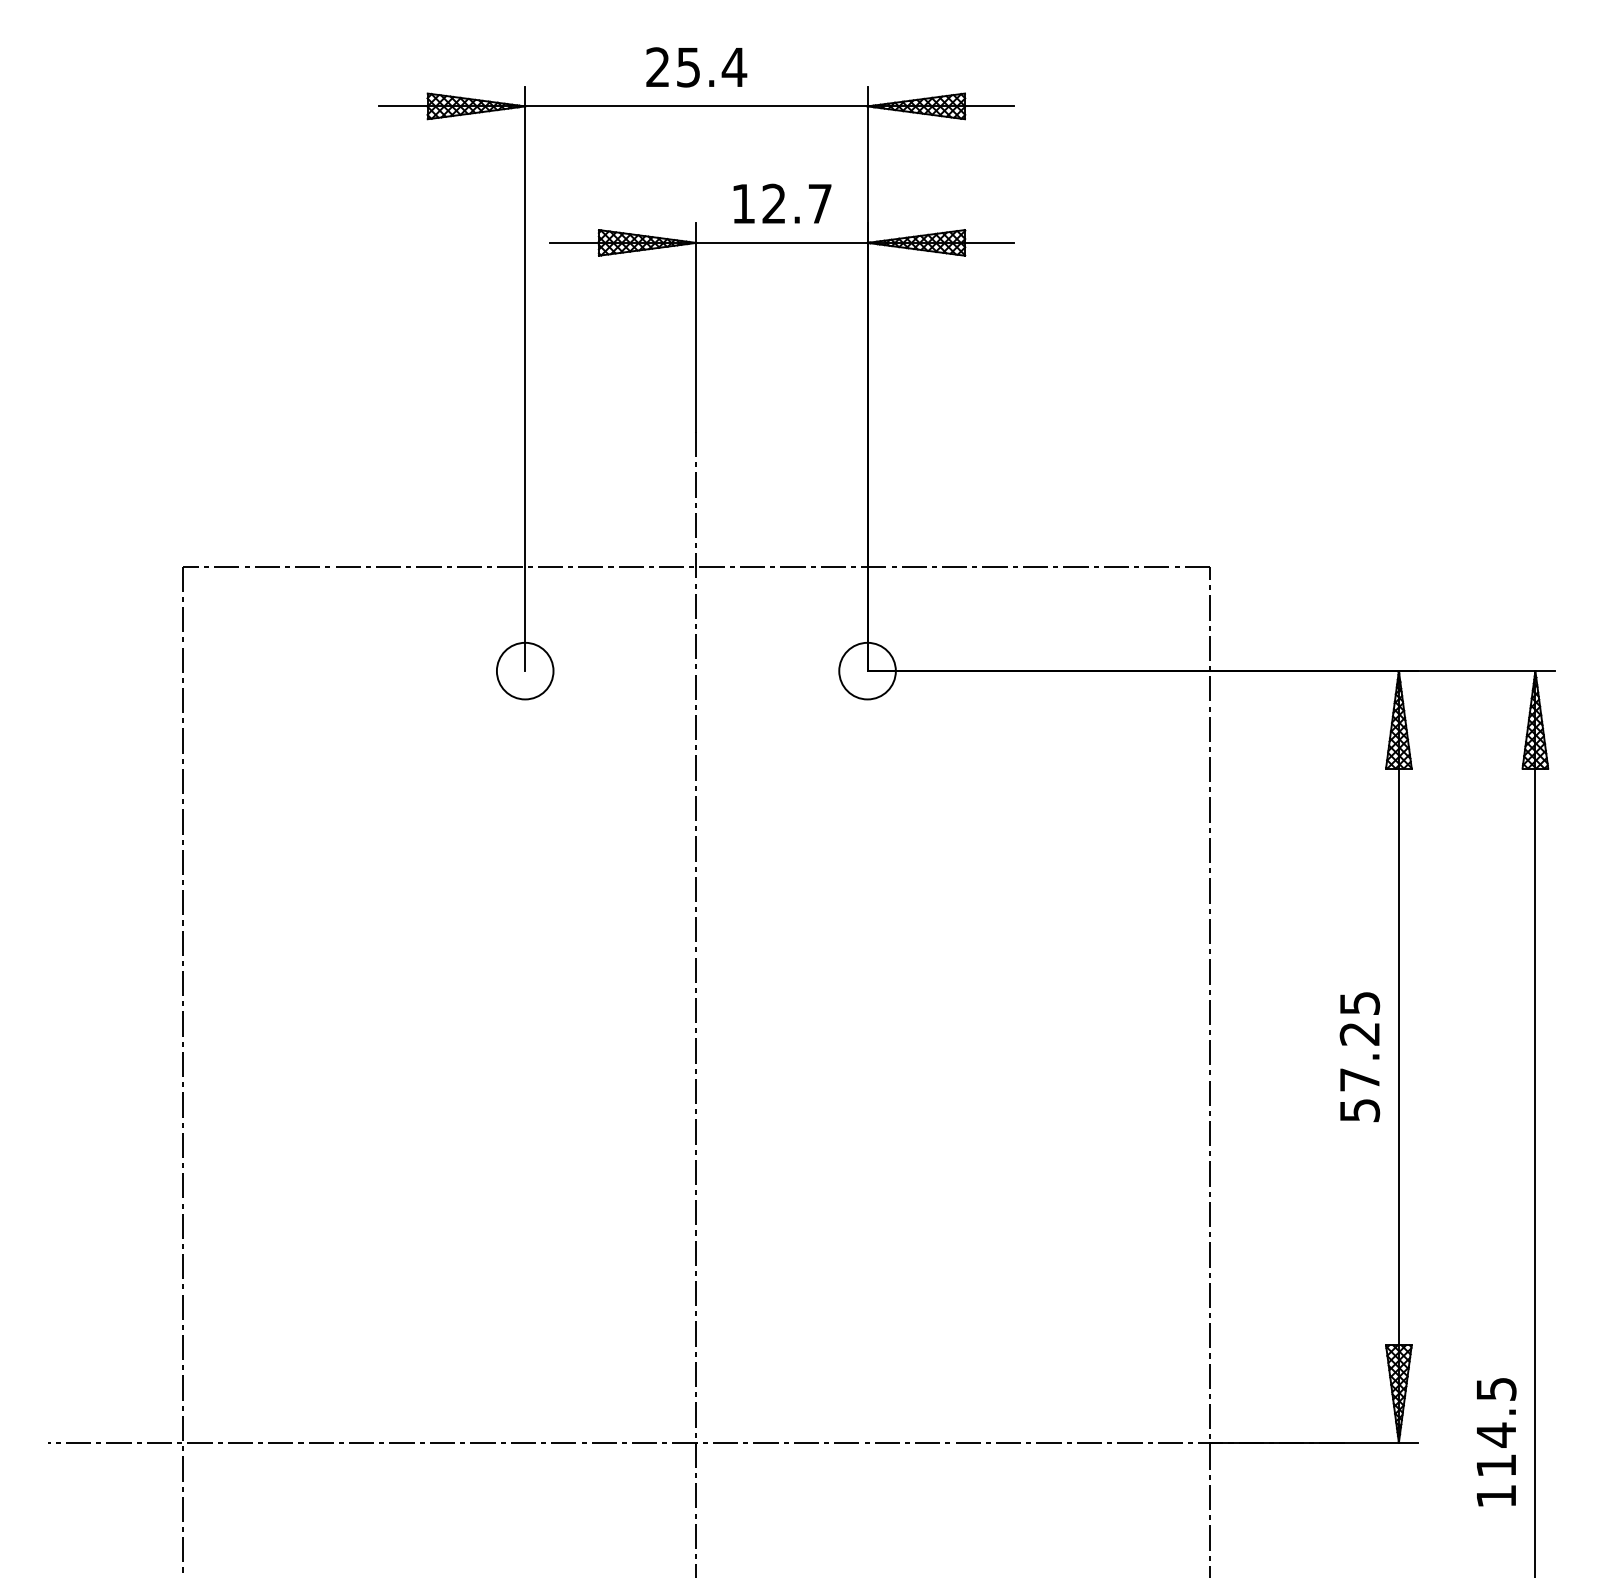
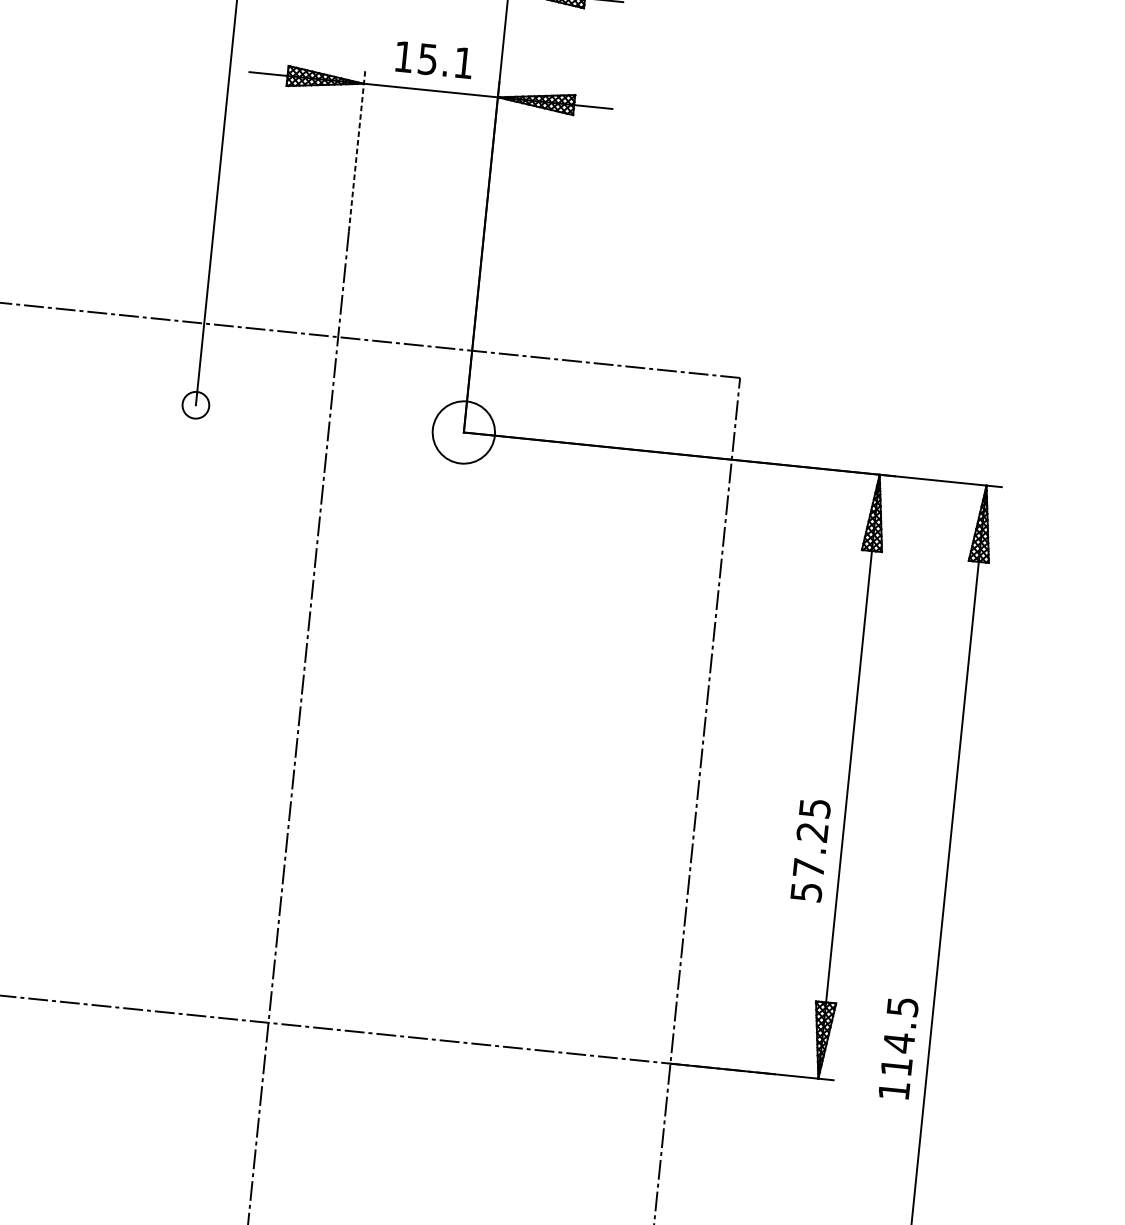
text: (796, 203) -> (445, 60), 12.7 -> 15.1
line: (696, 327) -> (357, 149), solid -> dashed
circle: (524, 670) -> (195, 404), size x0.6
circle: (867, 670) -> (463, 432), size x1.4
text: (1359, 1056) -> (810, 849), moved
text: (1496, 1442) -> (898, 1048), moved

